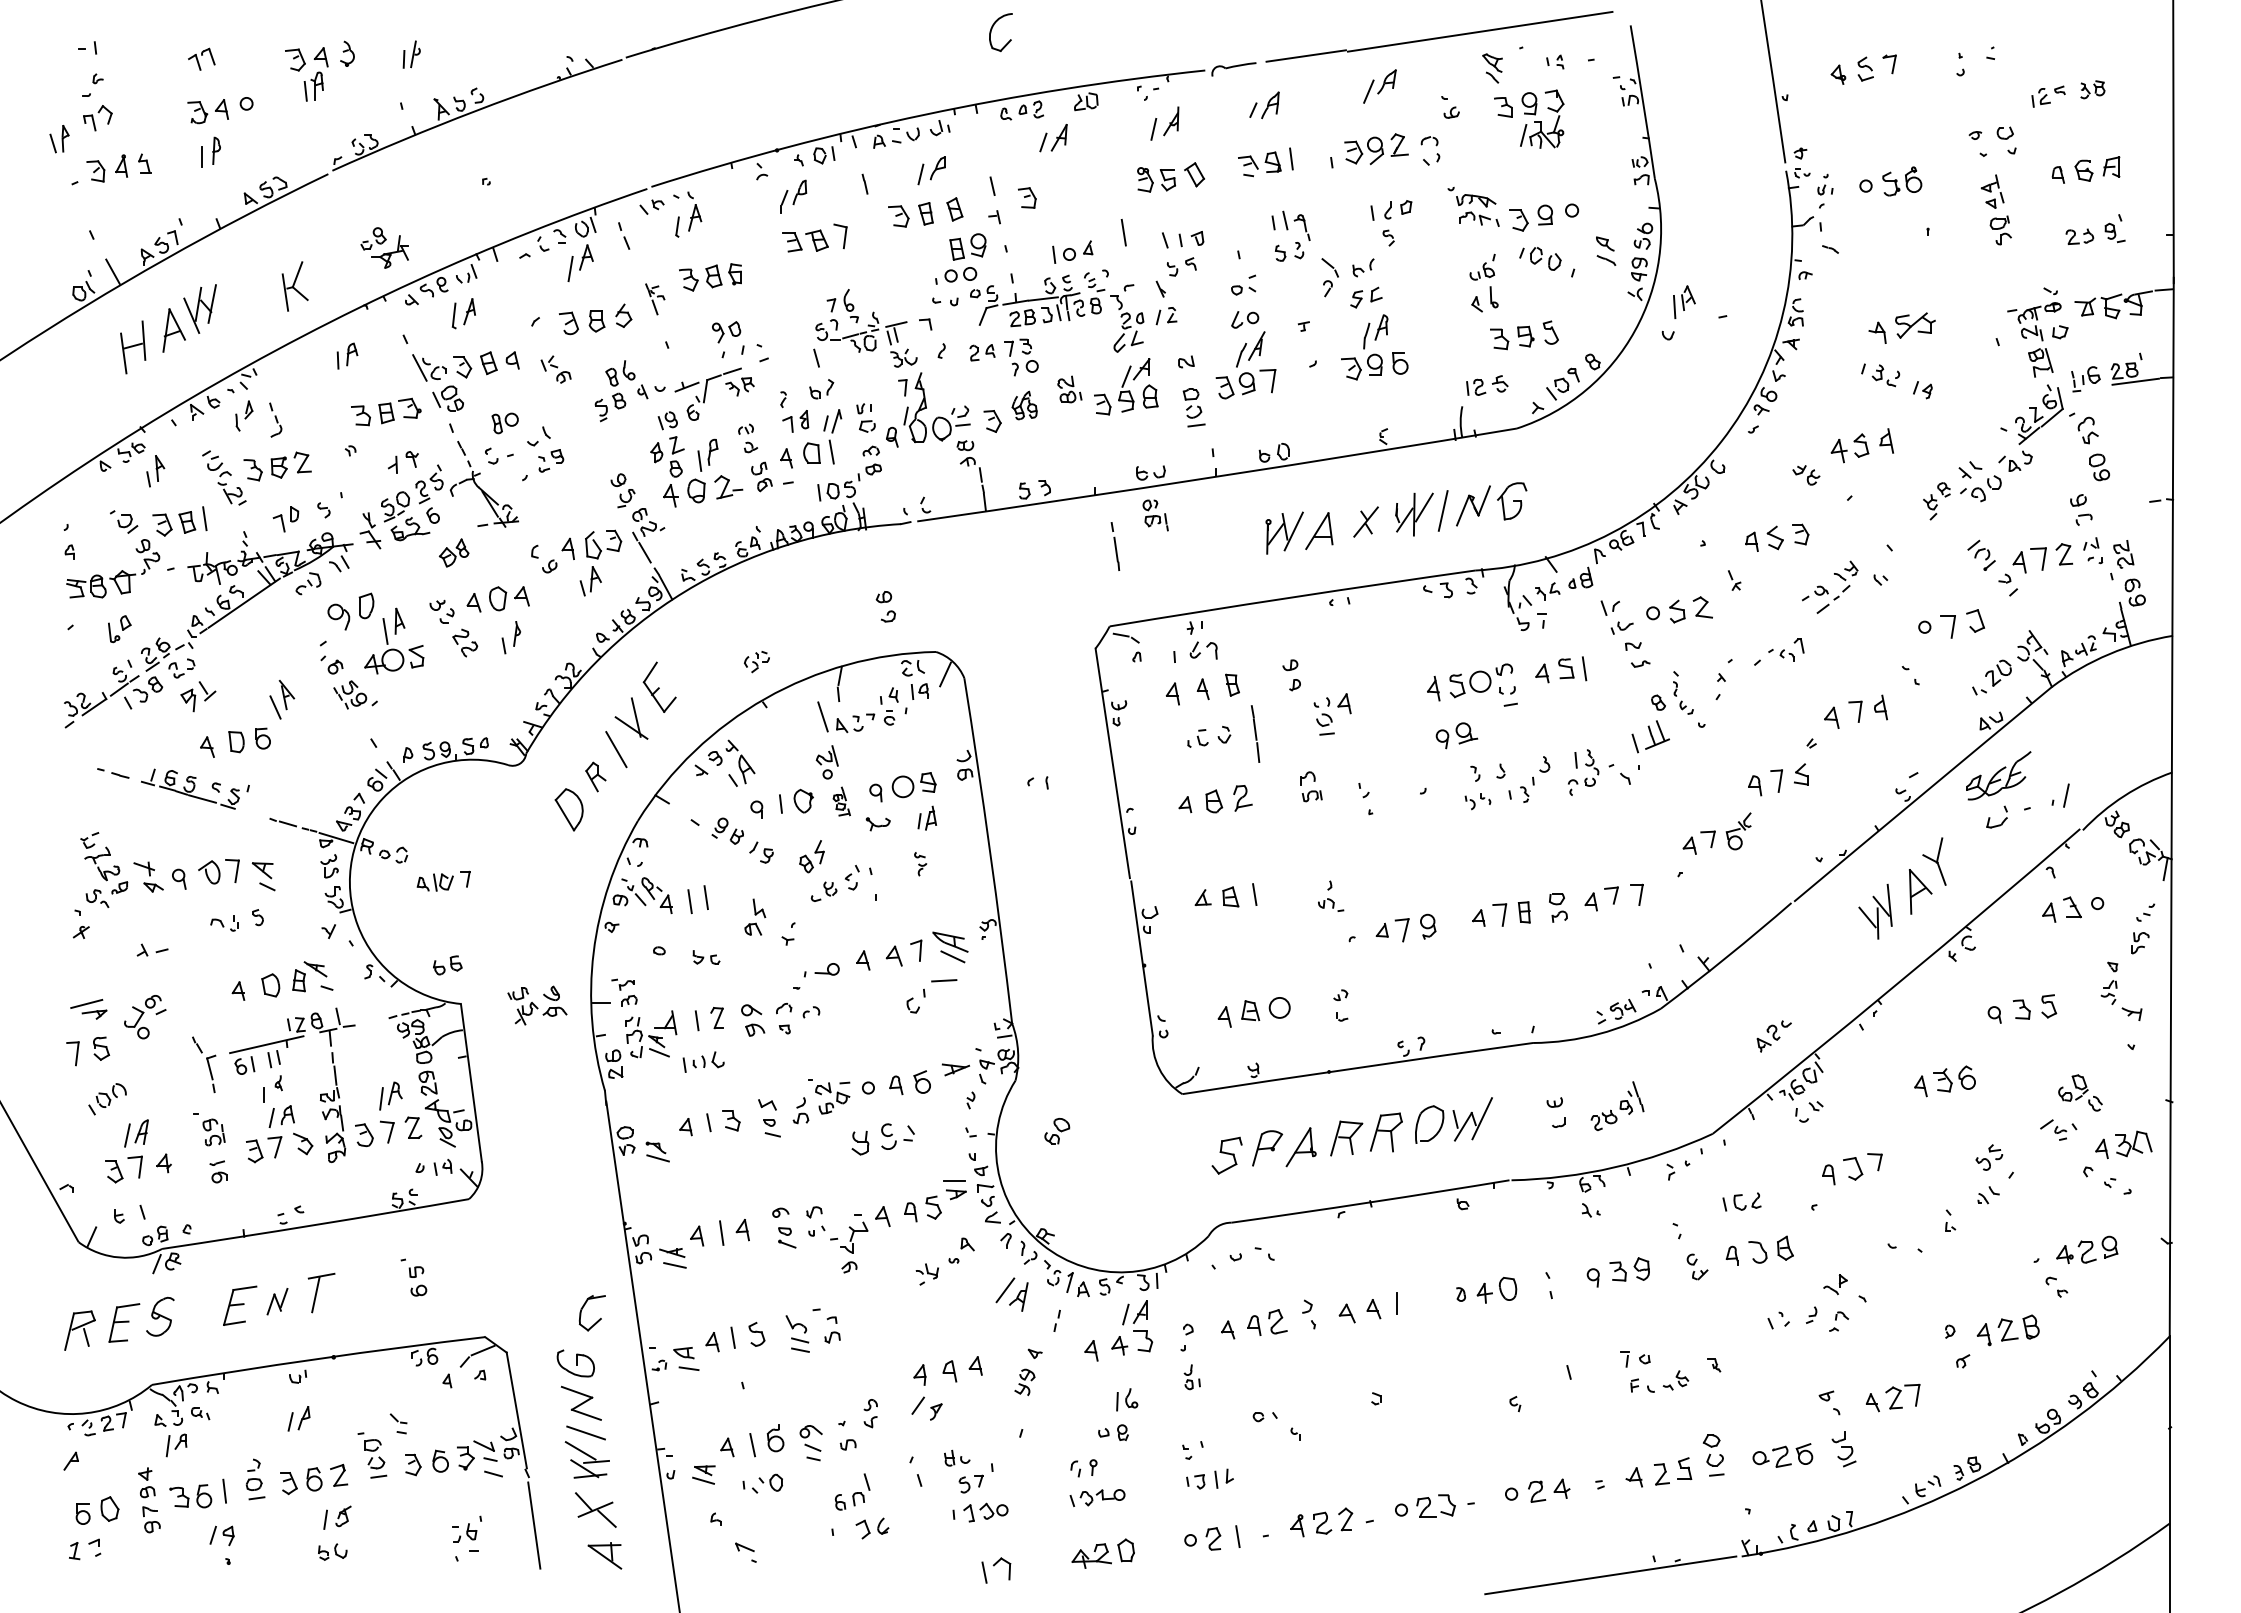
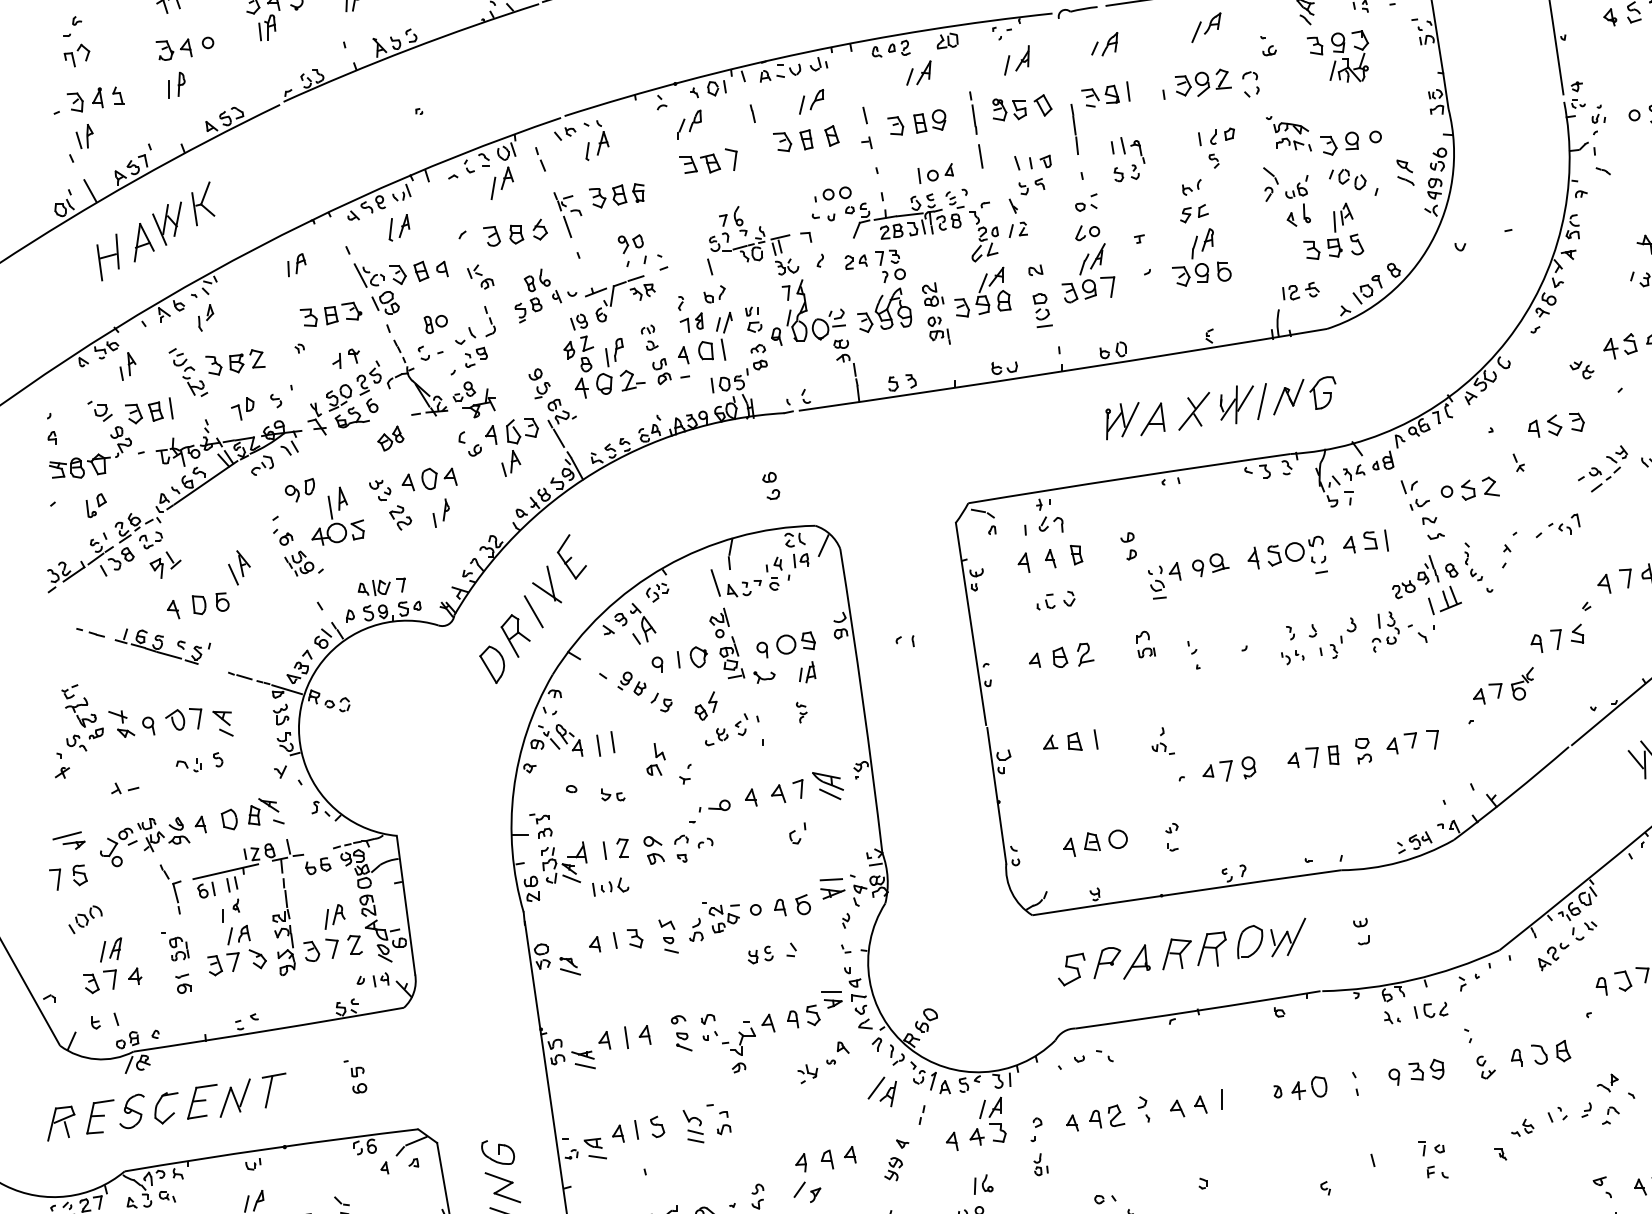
part: (59, 139) -> (84, 136), moved
part: (967, 246) -> (929, 121), moved
part: (384, 247) -> (473, 399), moved
part: (1329, 277) -> (1270, 184), moved
part: (294, 286) -> (202, 203), moved
part: (655, 299) -> (568, 215), size x1.67
part: (1684, 301) -> (1343, 217), moved
part: (1024, 405) -> (893, 308), size x1.67
part: (275, 419) -> (489, 320), moved
part: (1155, 515) -> (939, 330), moved
part: (1365, 521) -> (1193, 410), size x1.43
line: (1115, 546) -> (973, 113), moved
part: (350, 611) -> (299, 490), size x0.71
part: (756, 662) -> (657, 593), moved
line: (1255, 733) -> (1074, 128), moved
part: (1456, 735) -> (1210, 565), moved
part: (595, 776) -> (515, 635), size x1.67
part: (841, 801) -> (732, 657), size x1.67
part: (443, 880) -> (381, 586), moved
part: (447, 965) -> (318, 866), moved
line: (944, 980) -> (831, 879), moved
part: (537, 1005) -> (163, 834), moved
part: (1773, 1036) -> (1553, 957), moved
part: (1617, 1105) -> (1415, 576), moved
part: (1057, 1131) -> (926, 1020), moved
part: (873, 1138) -> (760, 954), size x0.62
part: (1741, 1201) -> (1430, 1009), moved
part: (277, 1301) -> (235, 1097), size x1.67
part: (598, 1319) -> (171, 1113), moved
part: (1675, 1380) -> (1522, 1127), moved

